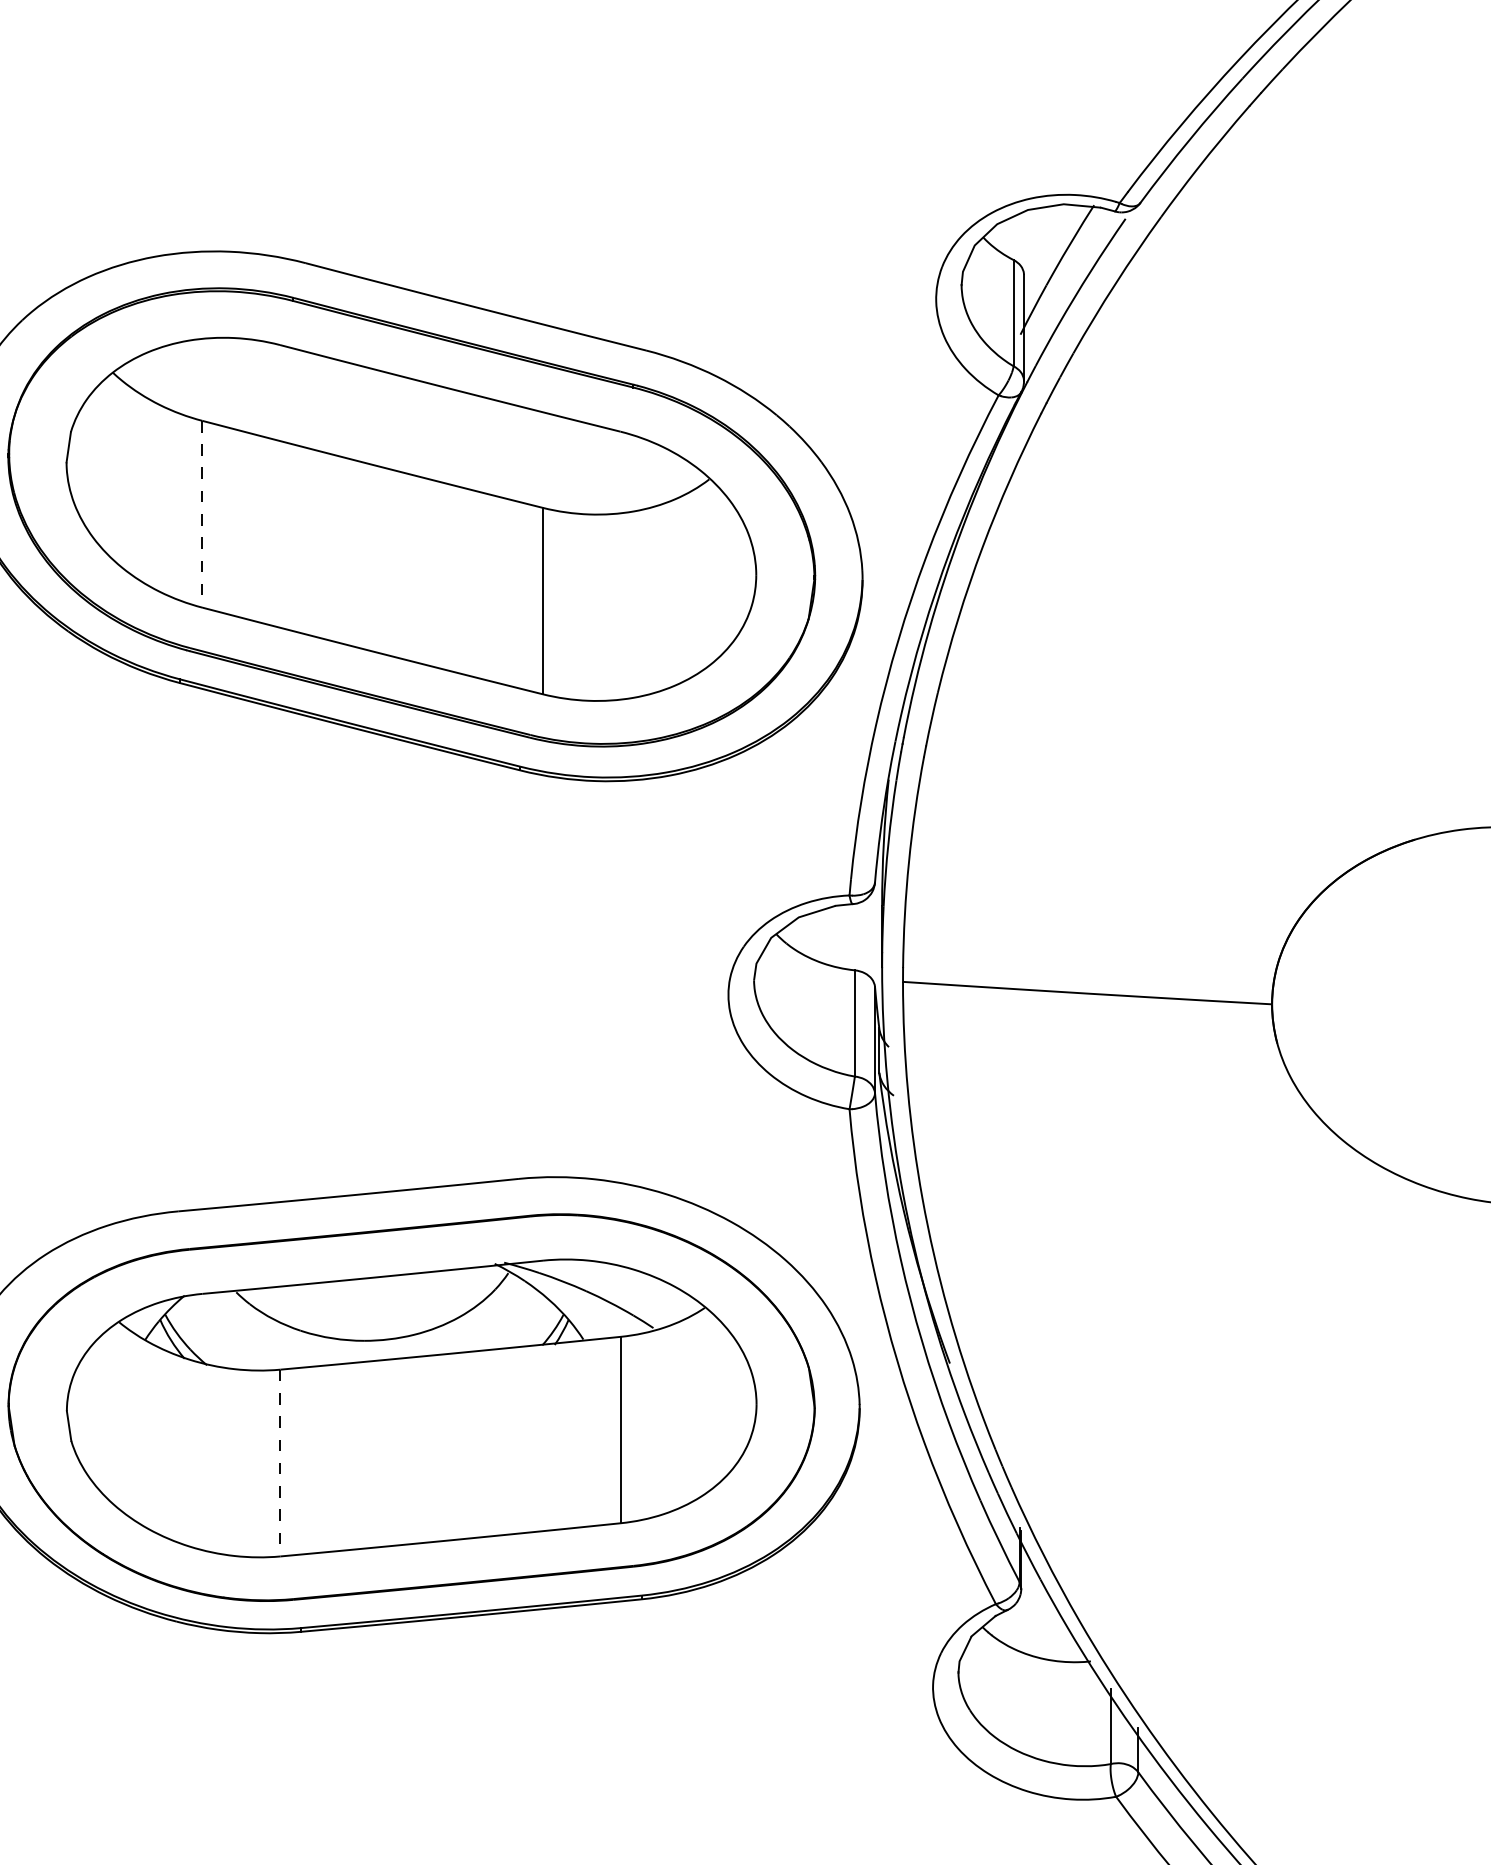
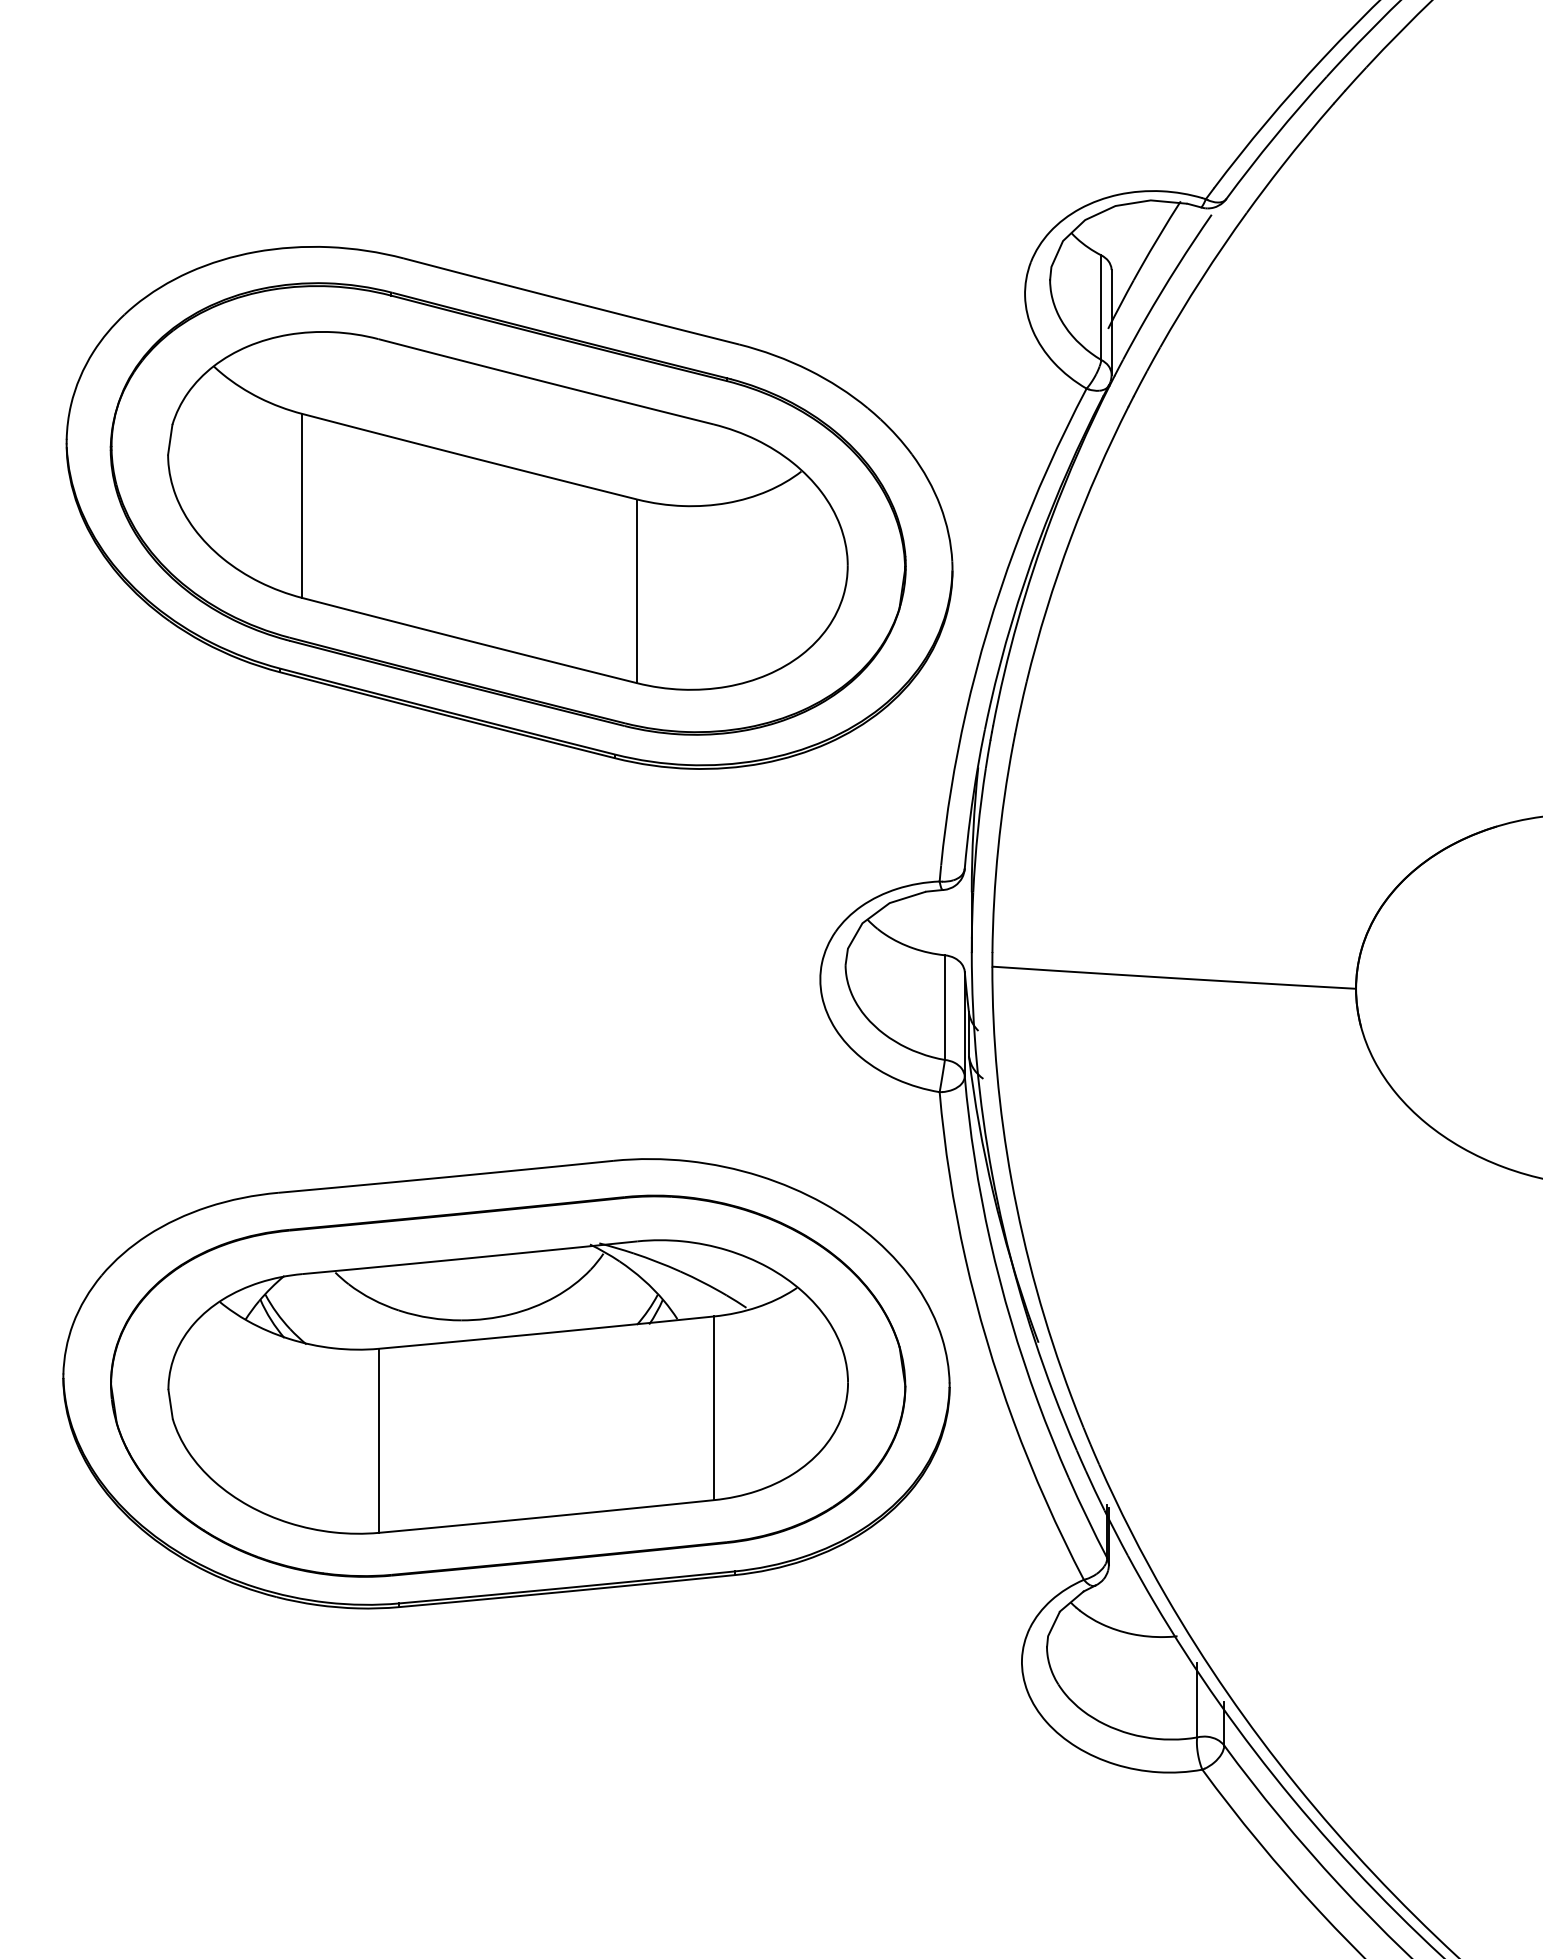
line: (201, 514) -> (301, 506), dashed -> solid
line: (280, 1463) -> (378, 1441), dashed -> solid

